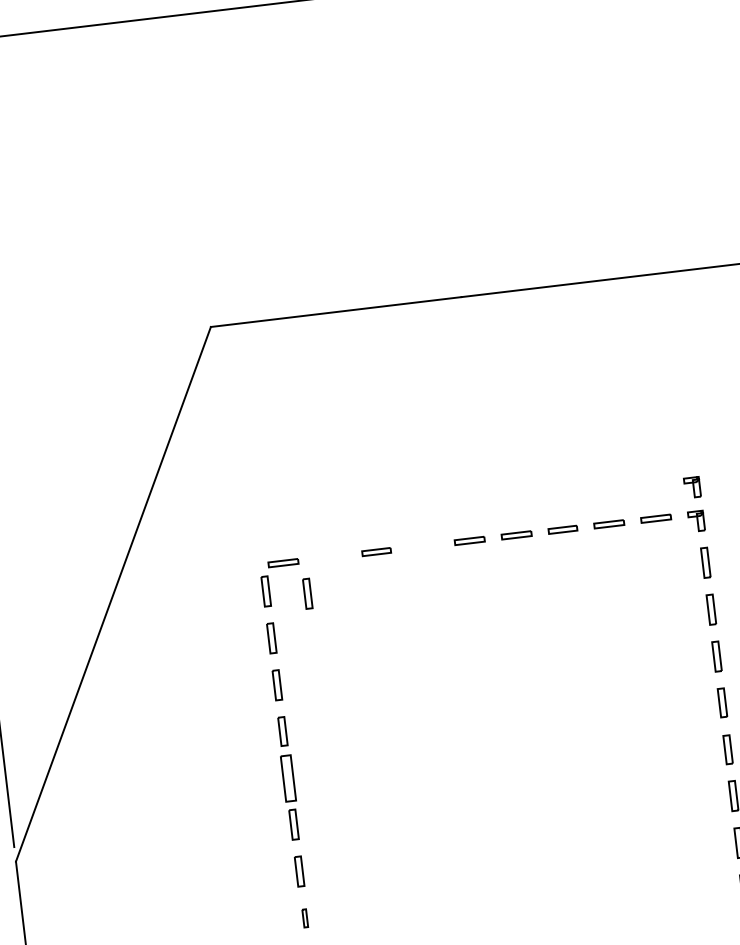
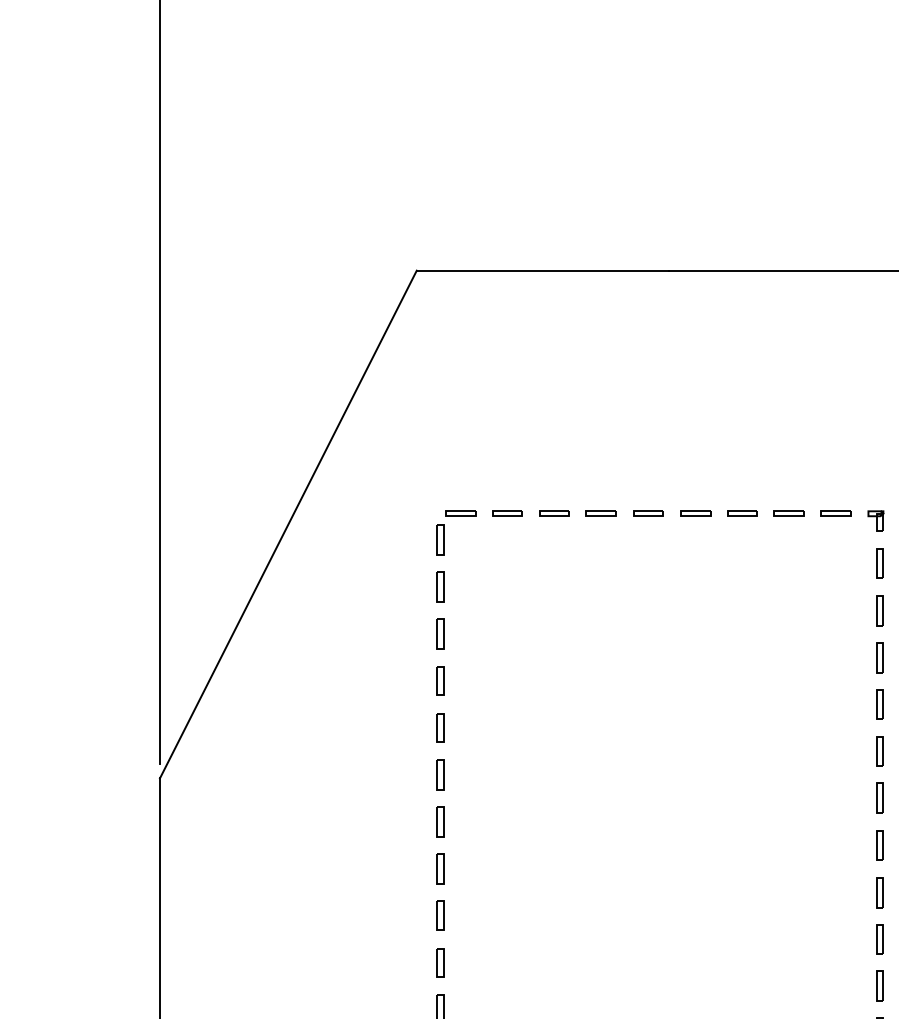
part: (691, 486) -> (875, 486), removed
part: (422, 546) -> (600, 513), added
part: (329, 557) -> (507, 513), added
part: (307, 593) -> (481, 546), removed
part: (288, 777) -> (440, 727), size x0.62
part: (305, 917) -> (440, 868), size x1.67

